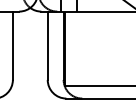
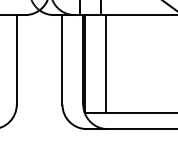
line: (81, 48) -> (106, 63), added

